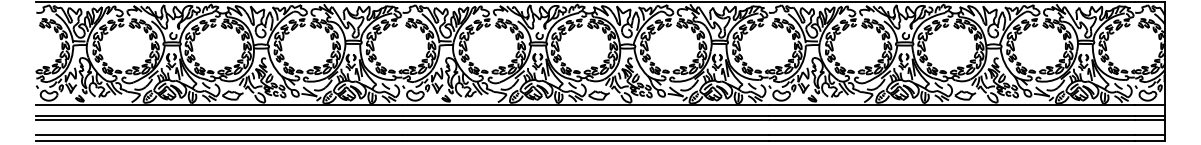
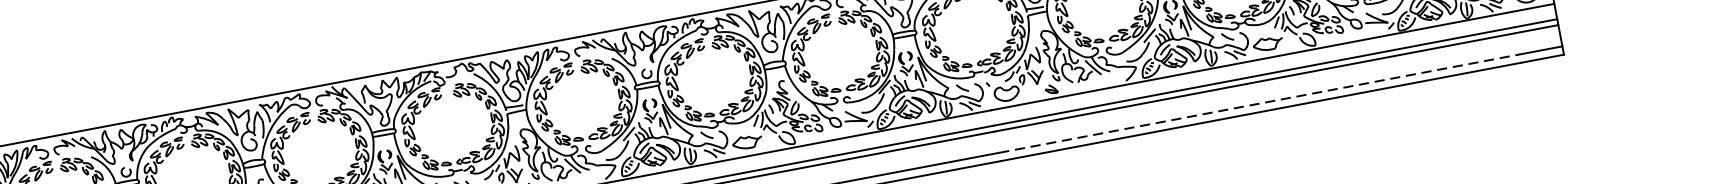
line: (951, 134) -> (1258, 103), solid -> dashed

